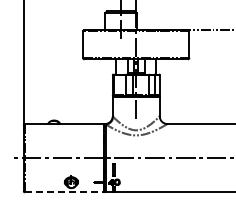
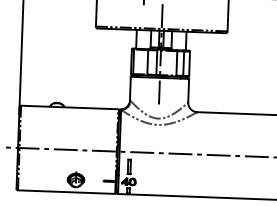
line: (64, 192) -> (66, 192), dashed -> solid

